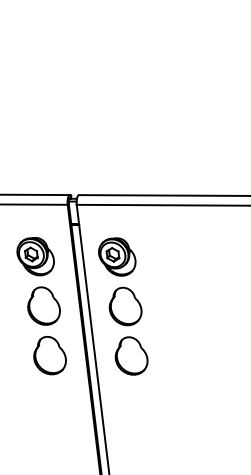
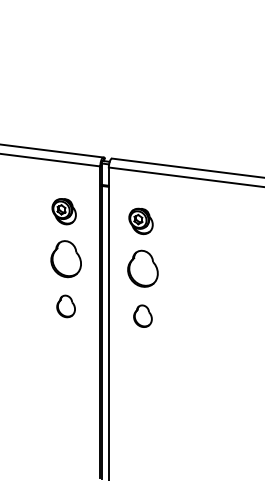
part: (34, 256) -> (63, 211), size x0.7
part: (116, 257) -> (140, 221), size x0.7
part: (48, 355) -> (65, 306), size x0.6
part: (130, 356) -> (142, 316), size x0.6

